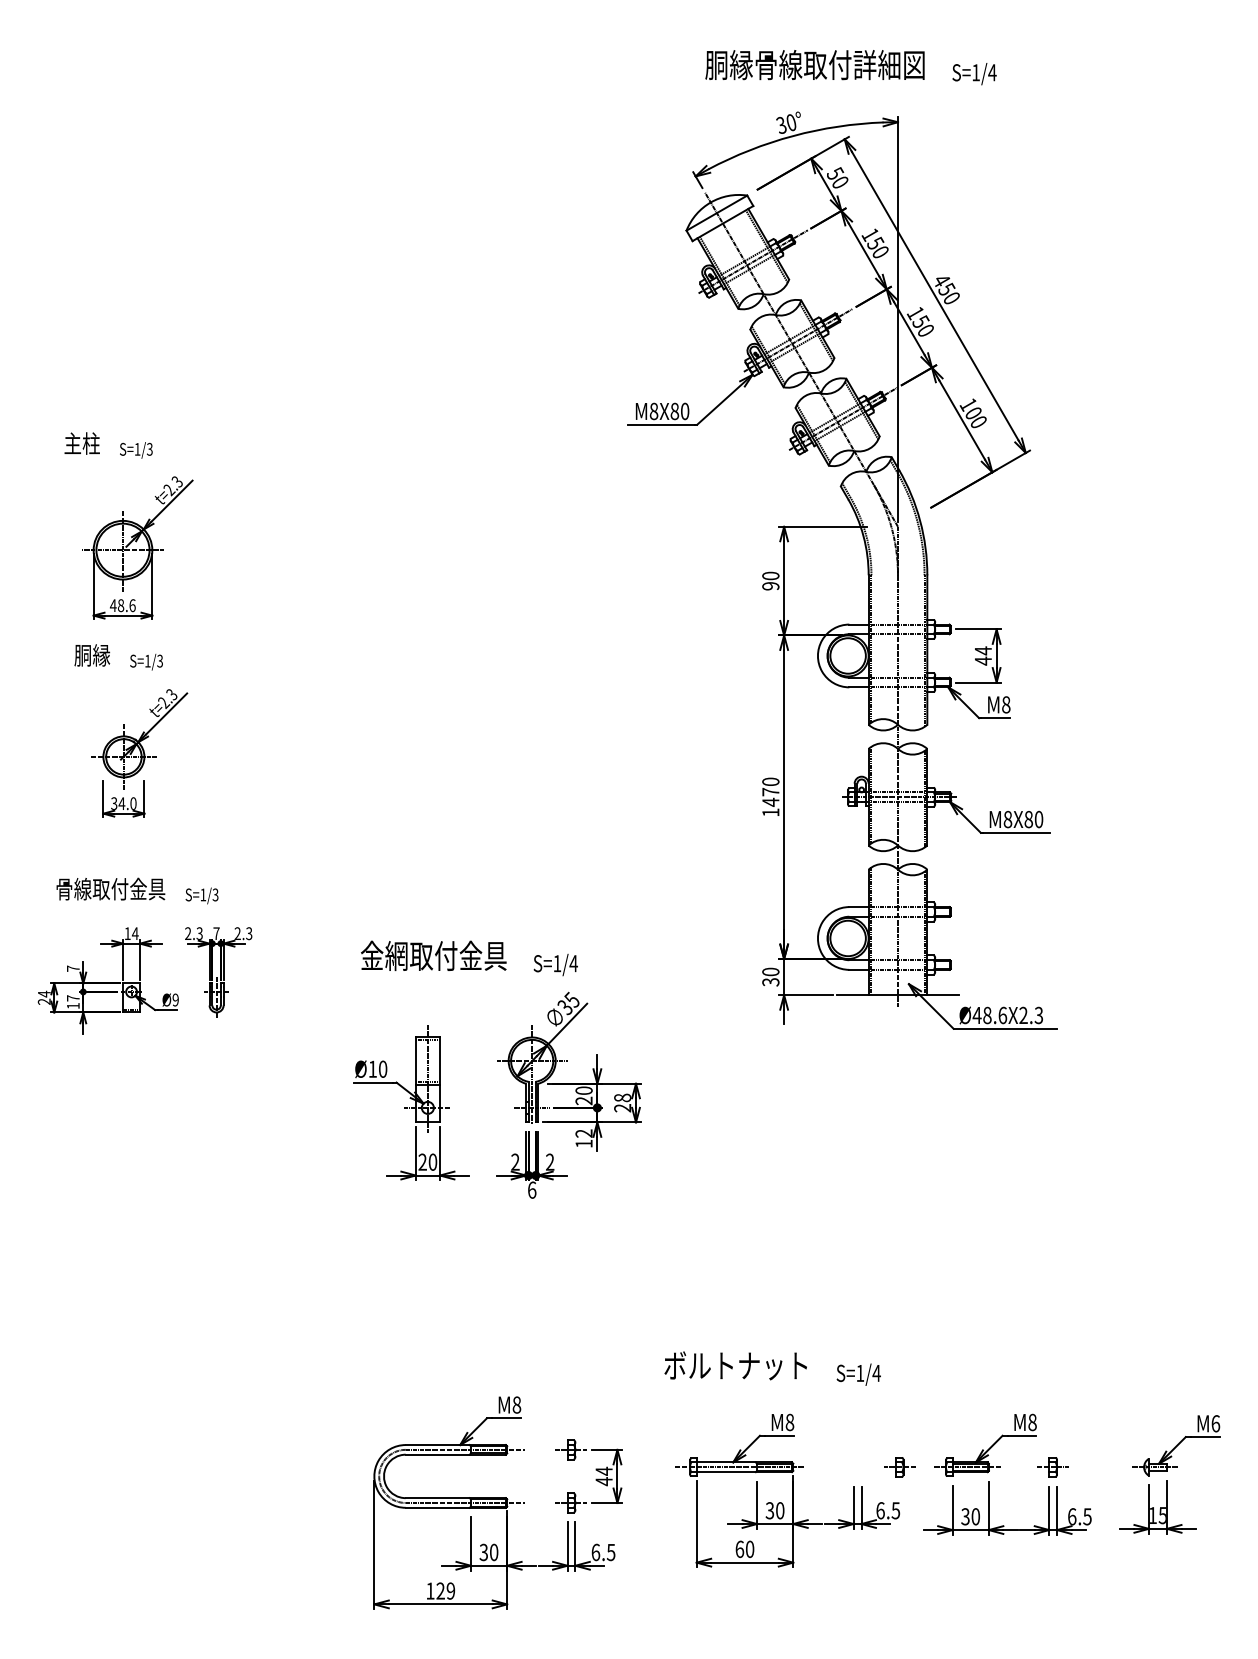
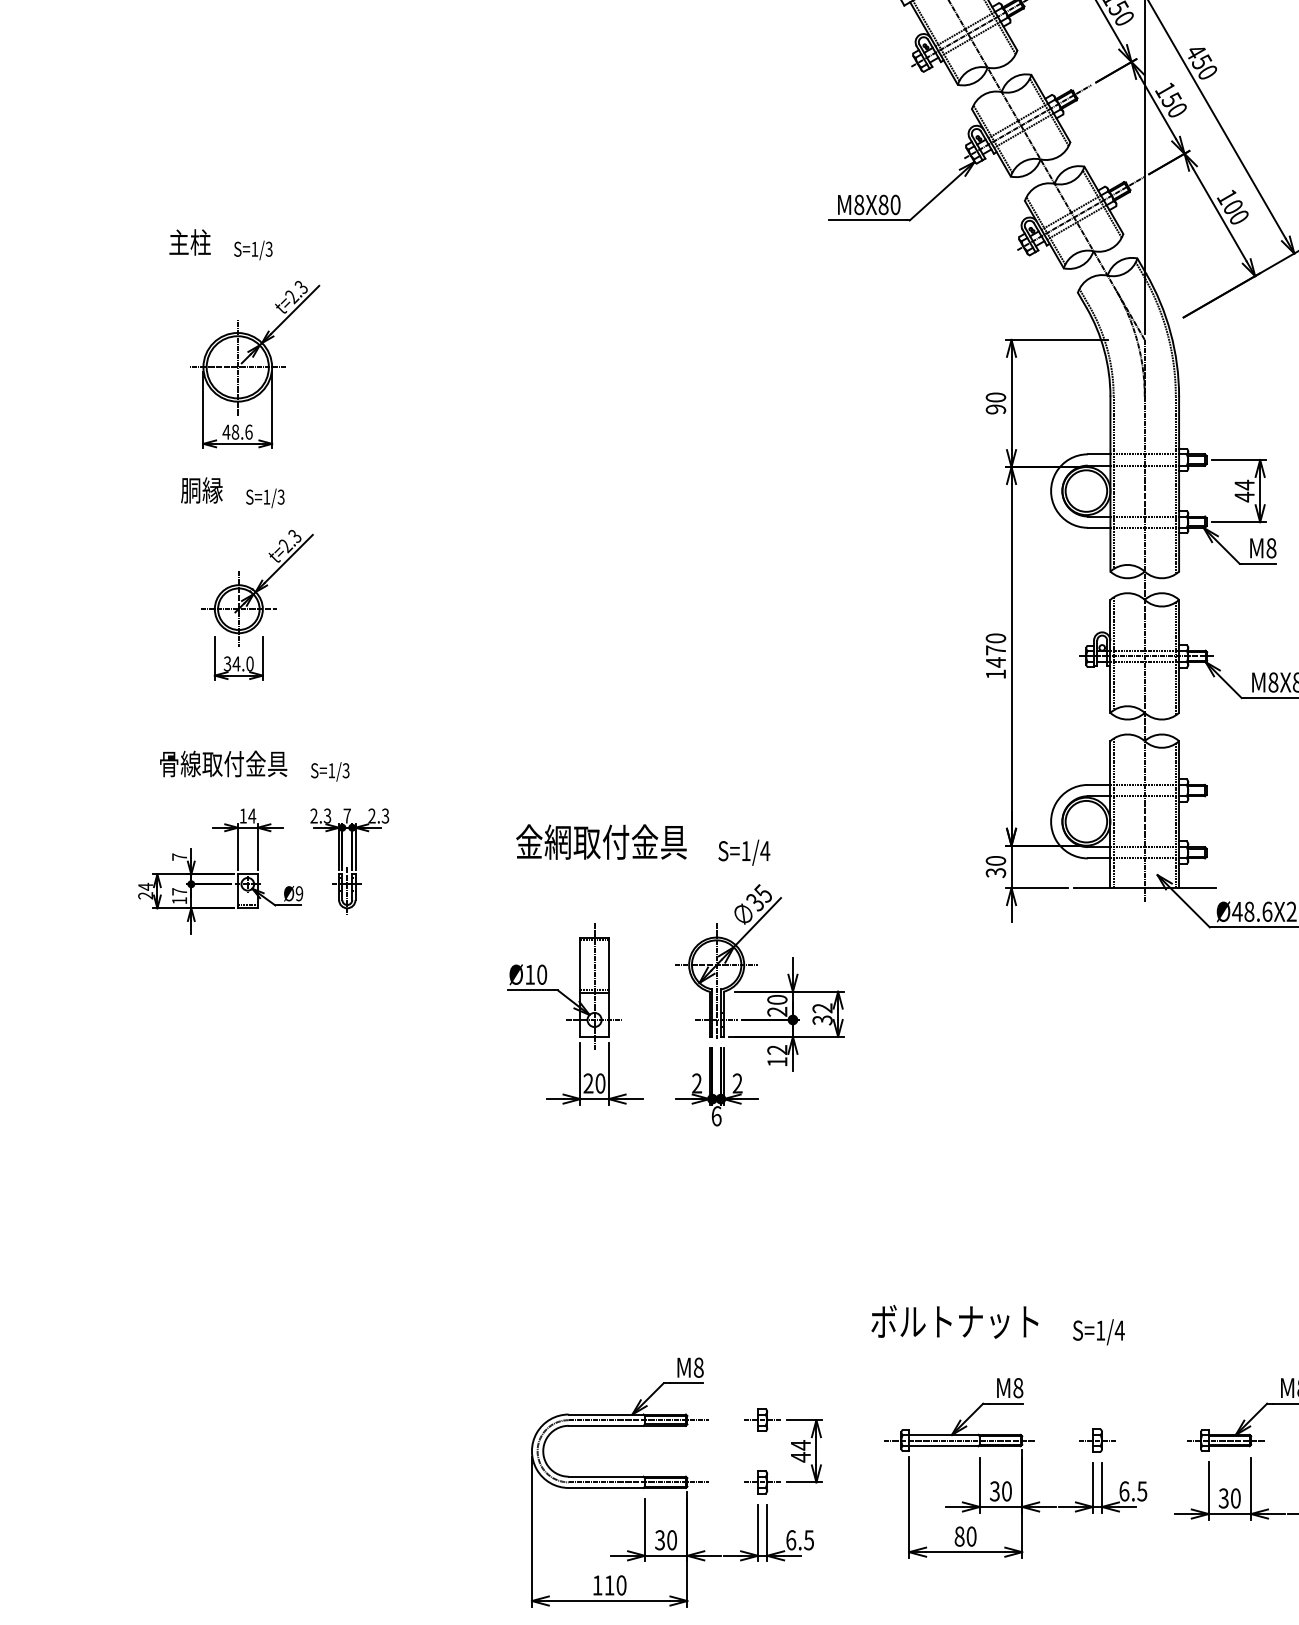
text: (622, 1102) -> (822, 1013), 28 -> 32
part: (899, 1467) -> (1097, 1440), moved
text: (739, 1548) -> (959, 1535), 60 -> 80
text: (445, 1590) -> (615, 1584), 129 -> 110

